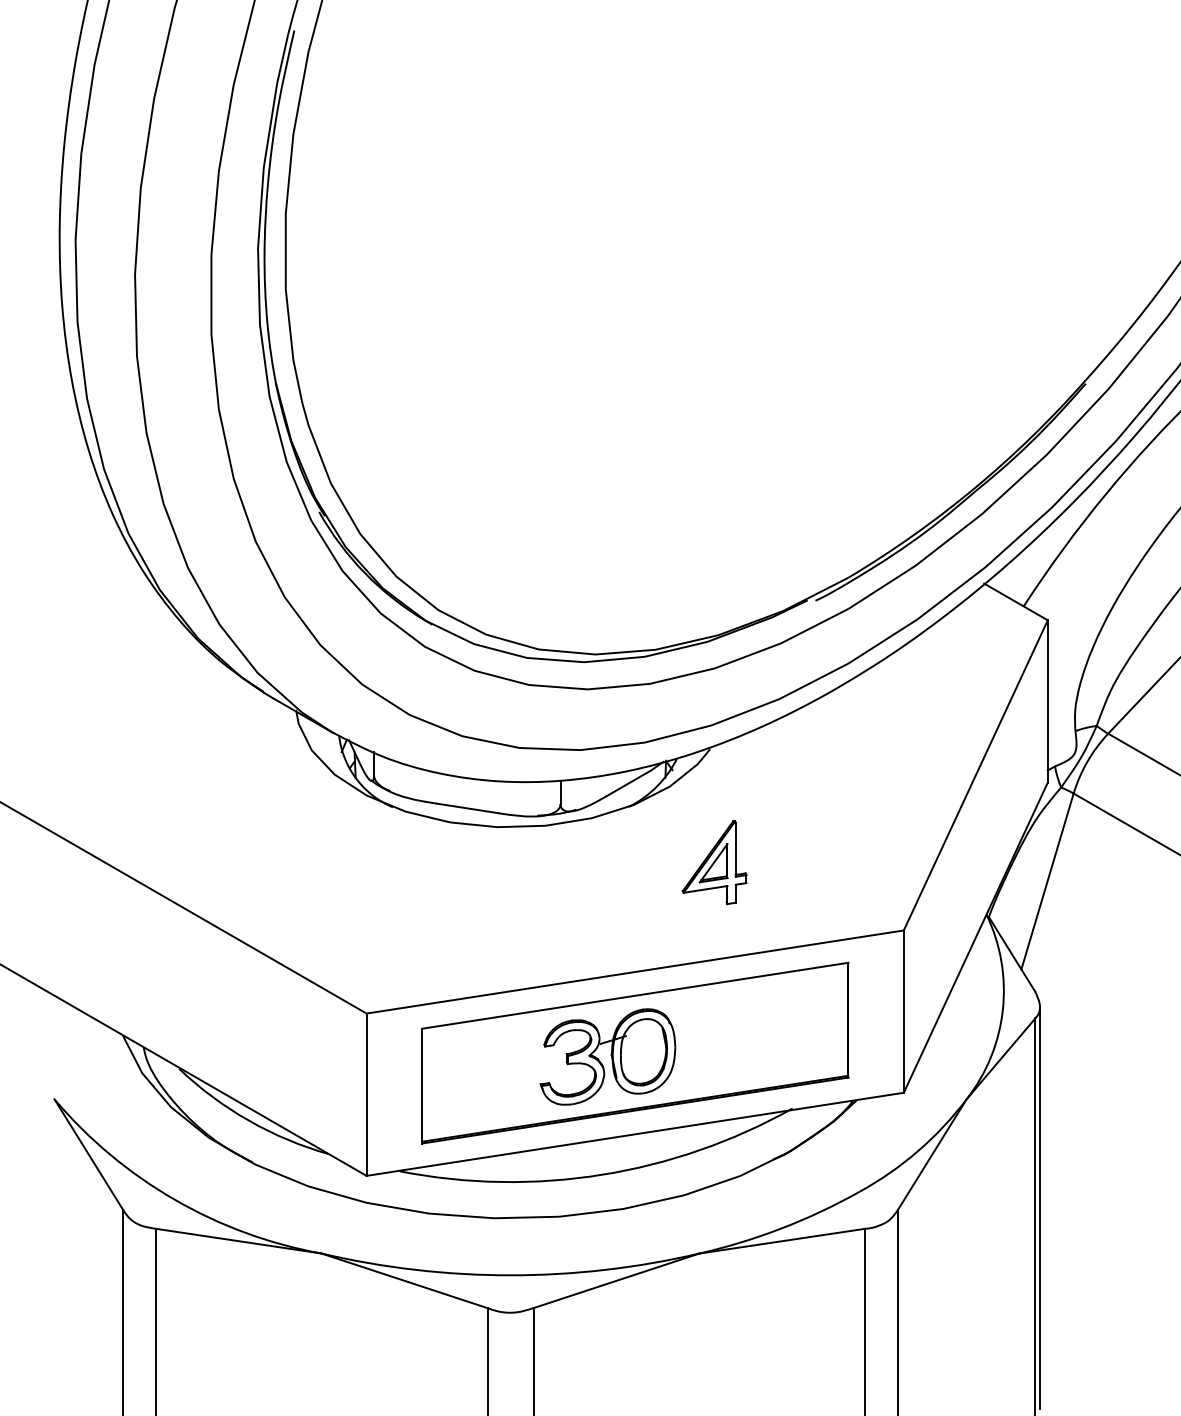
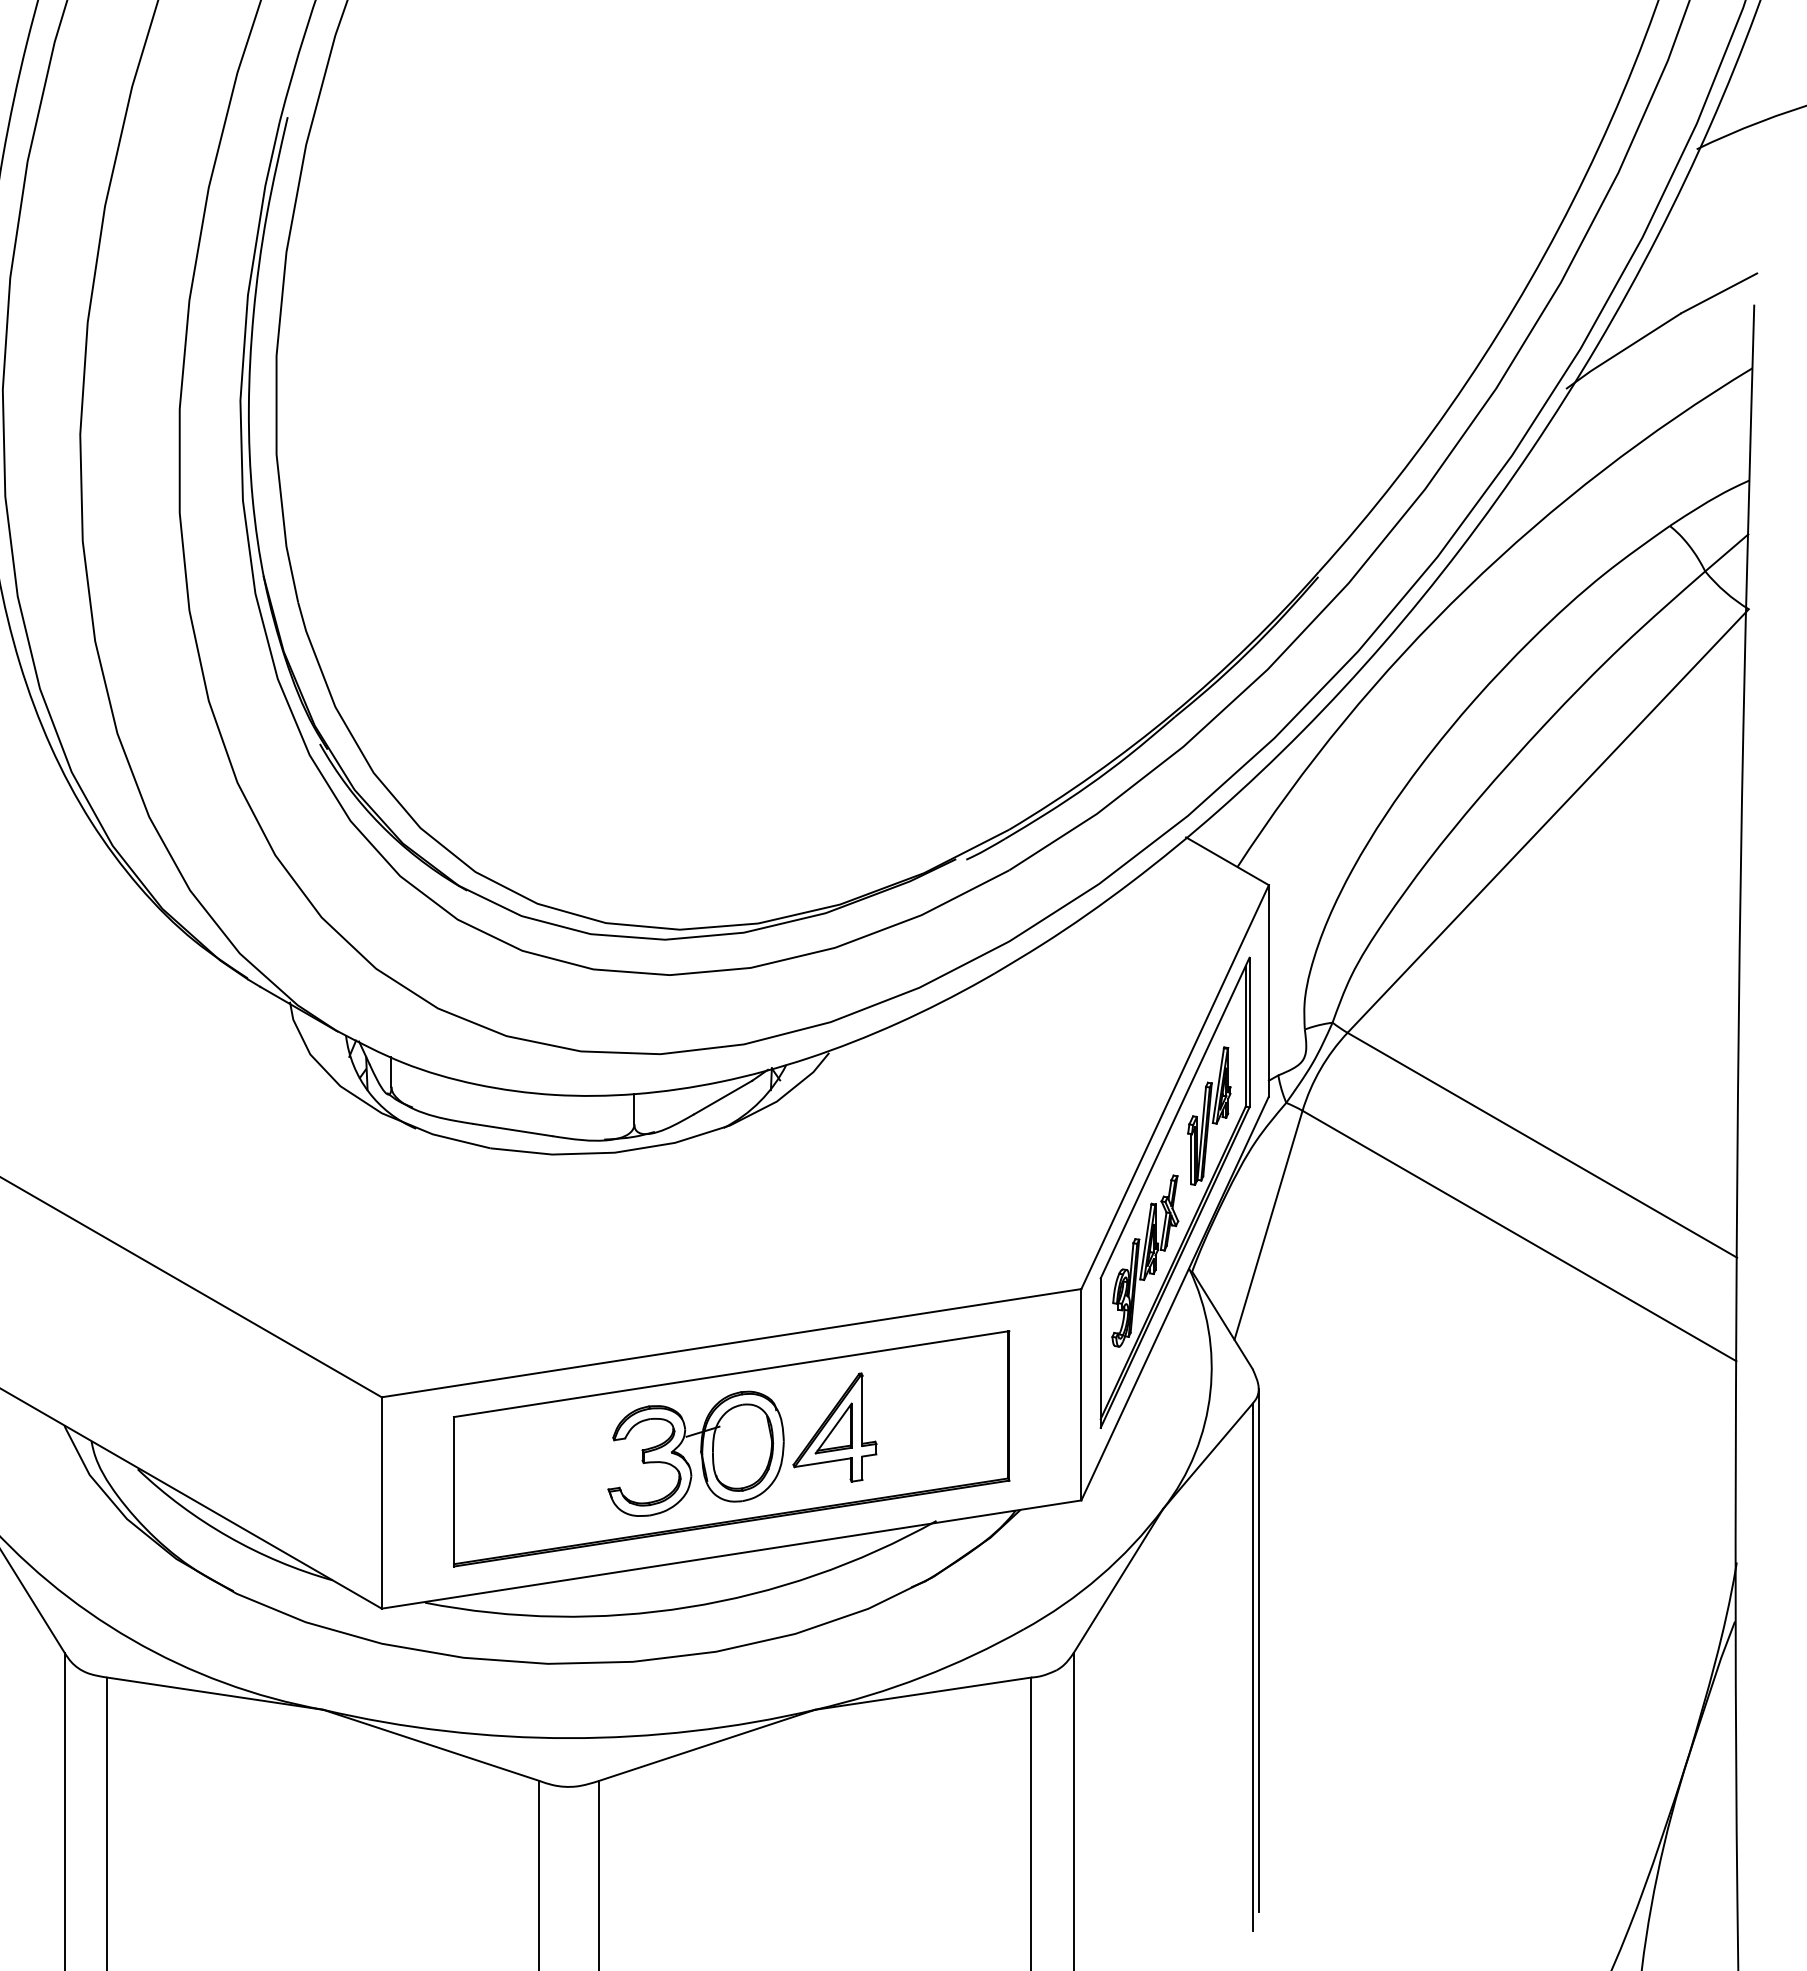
part: (975, 856) -> (1174, 1192), added
part: (714, 862) -> (834, 1427), moved

